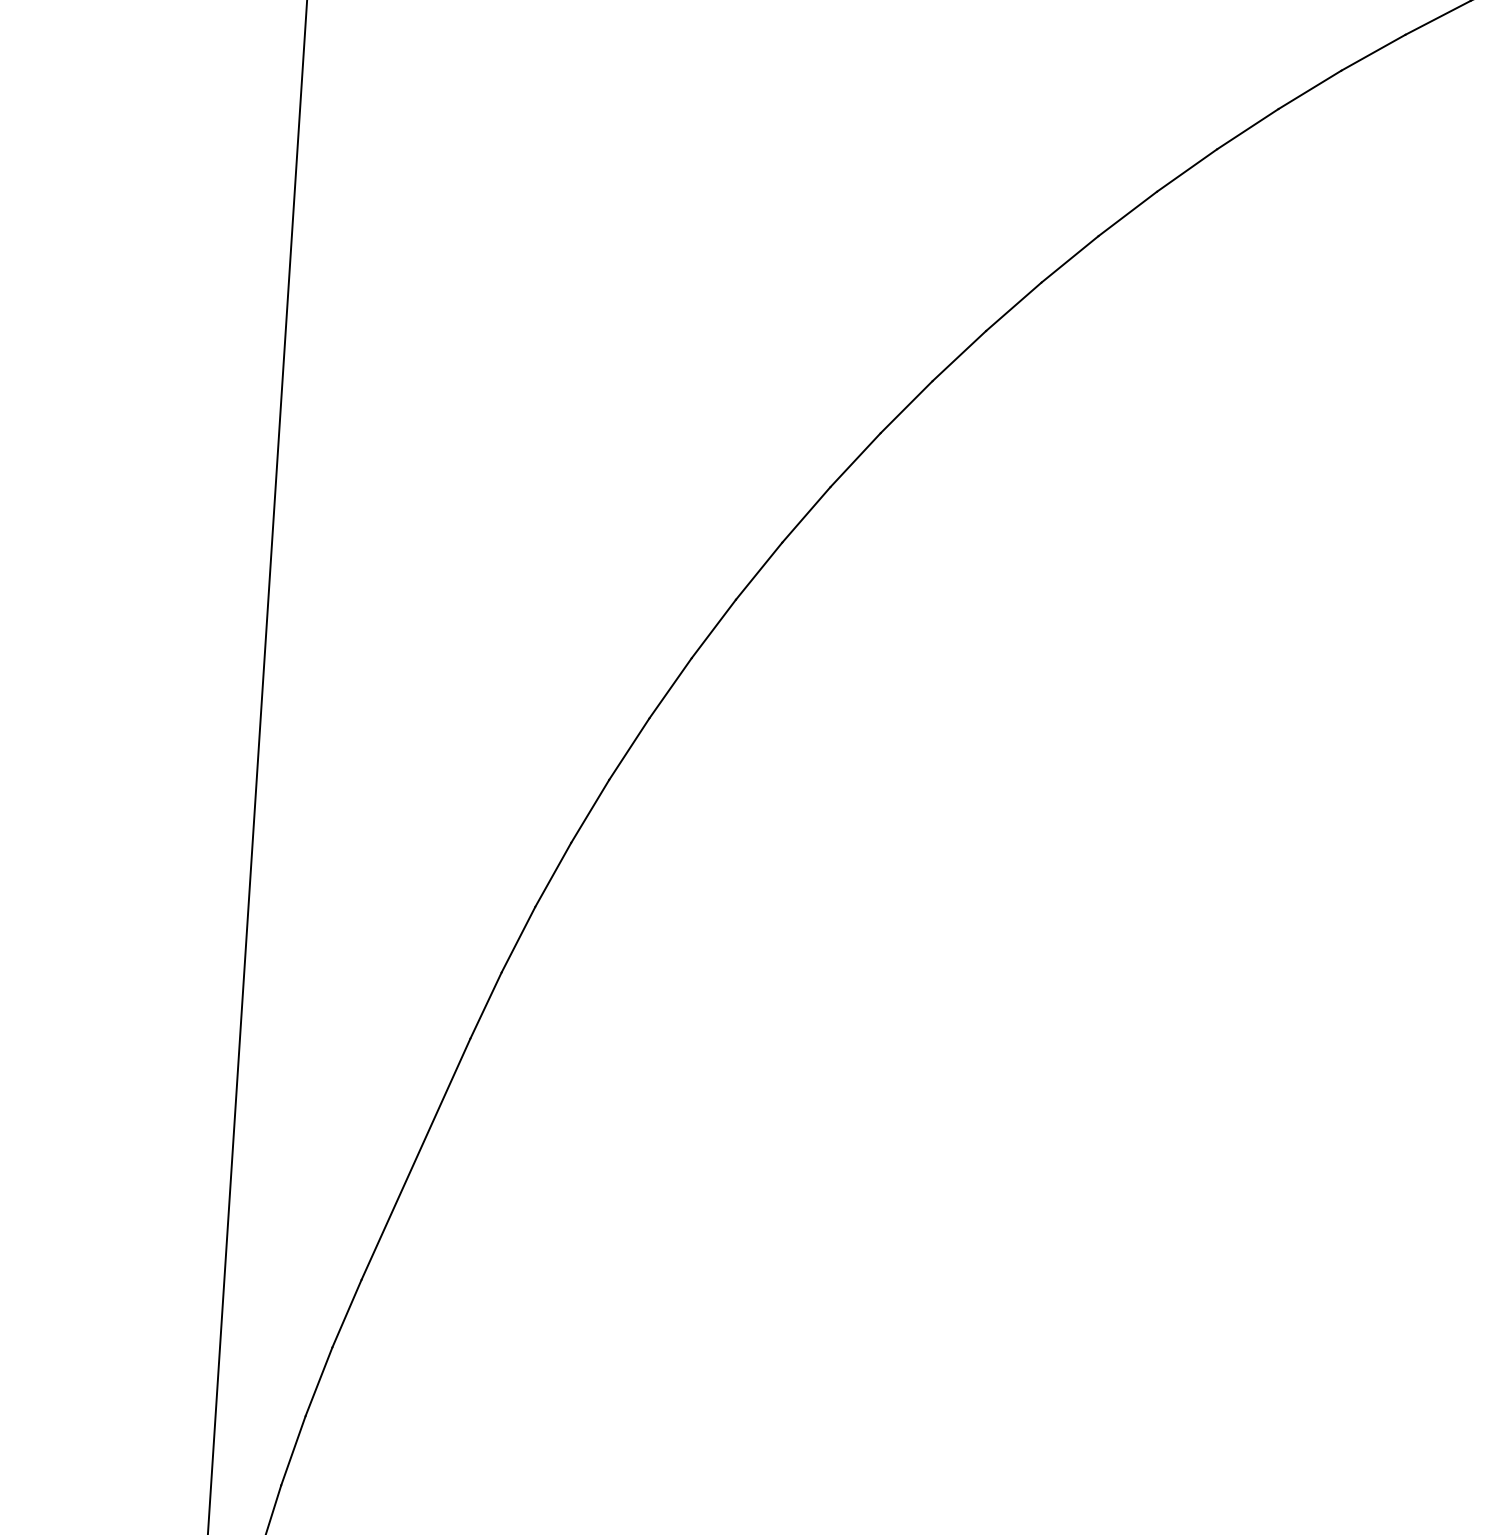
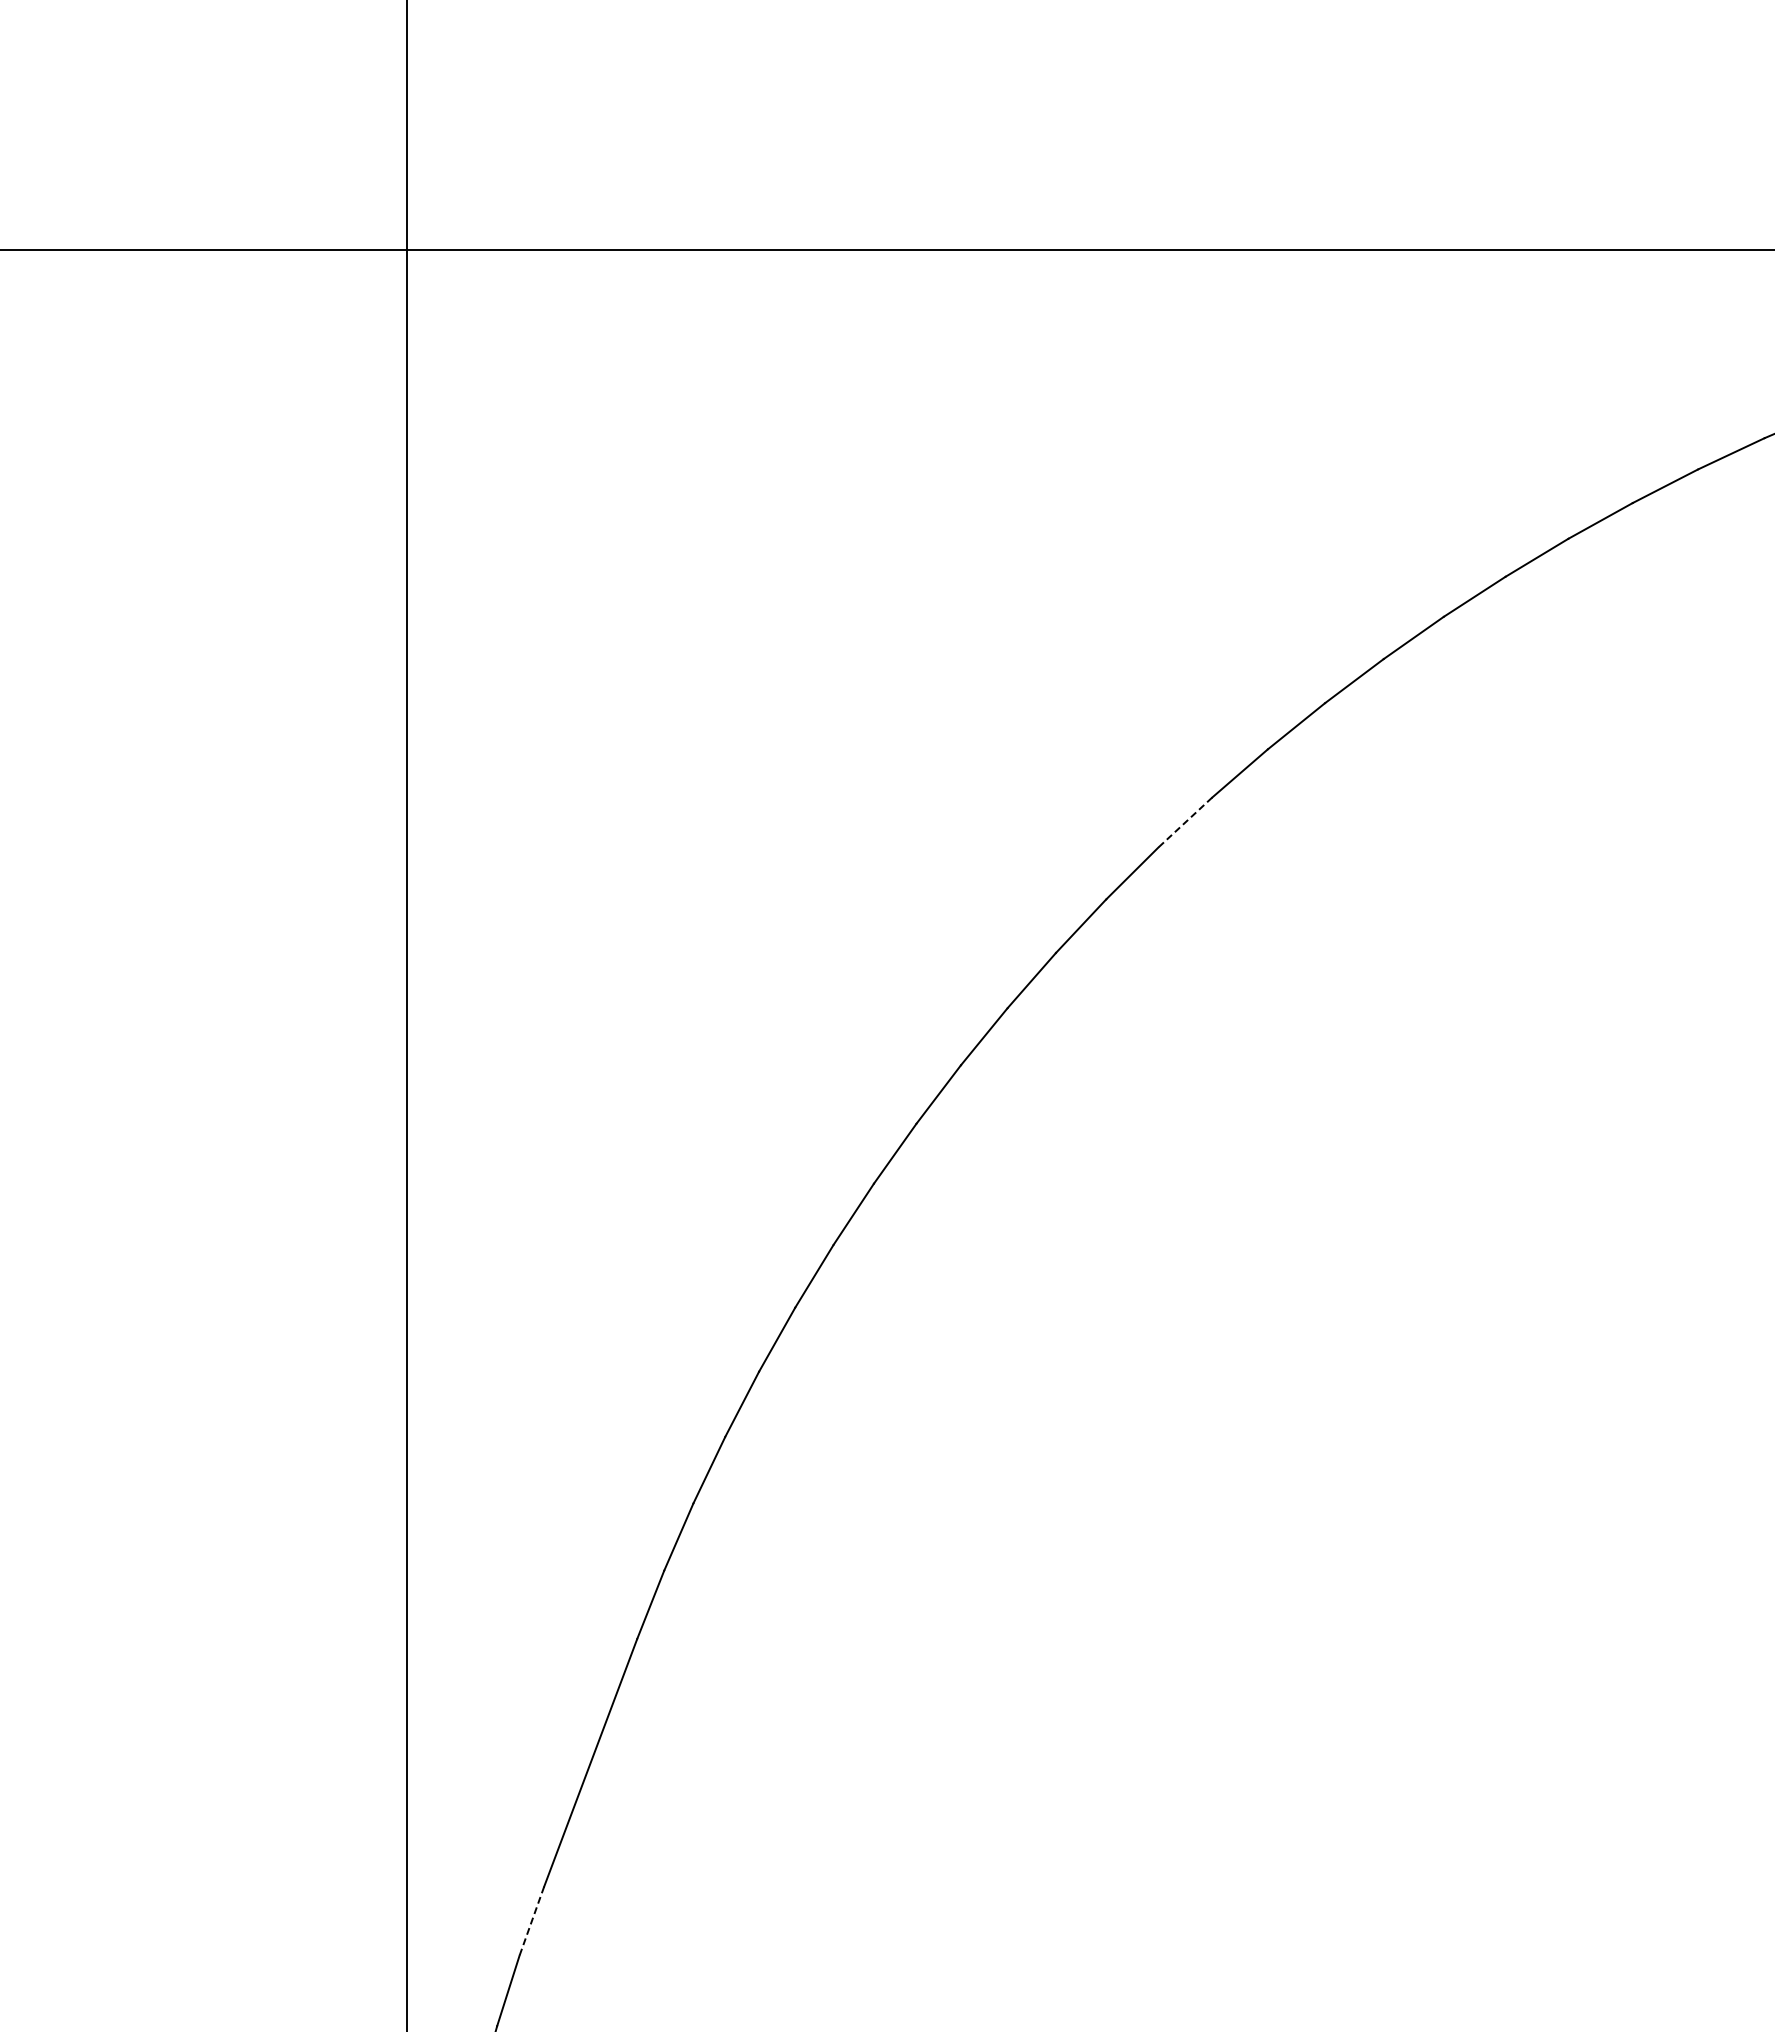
line: (1070, 259) -> (1185, 822), solid -> dashed
line: (346, 1313) -> (531, 1921), solid -> dashed

